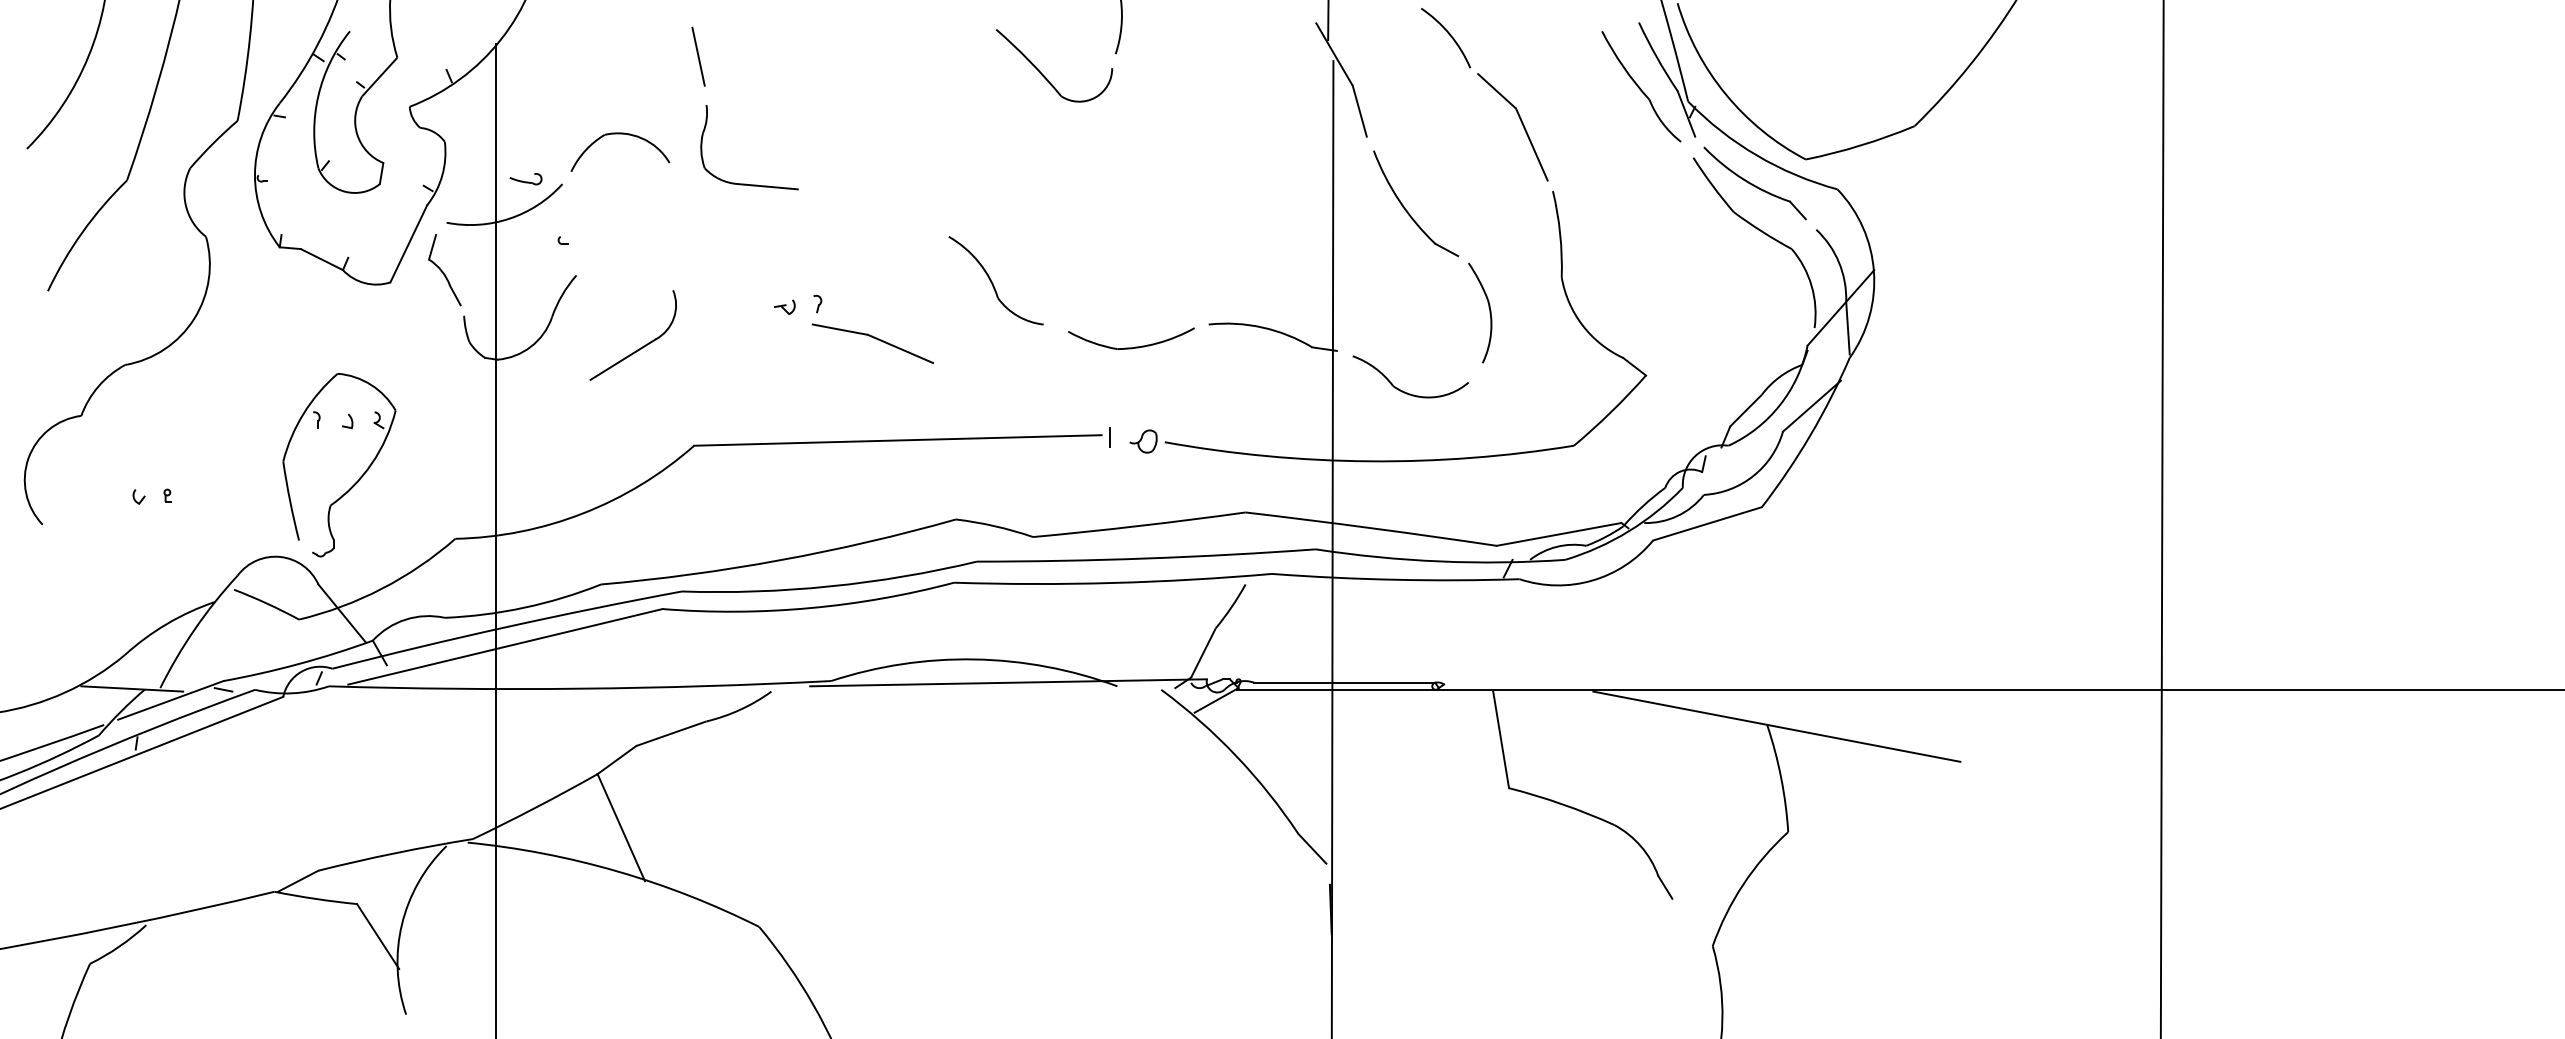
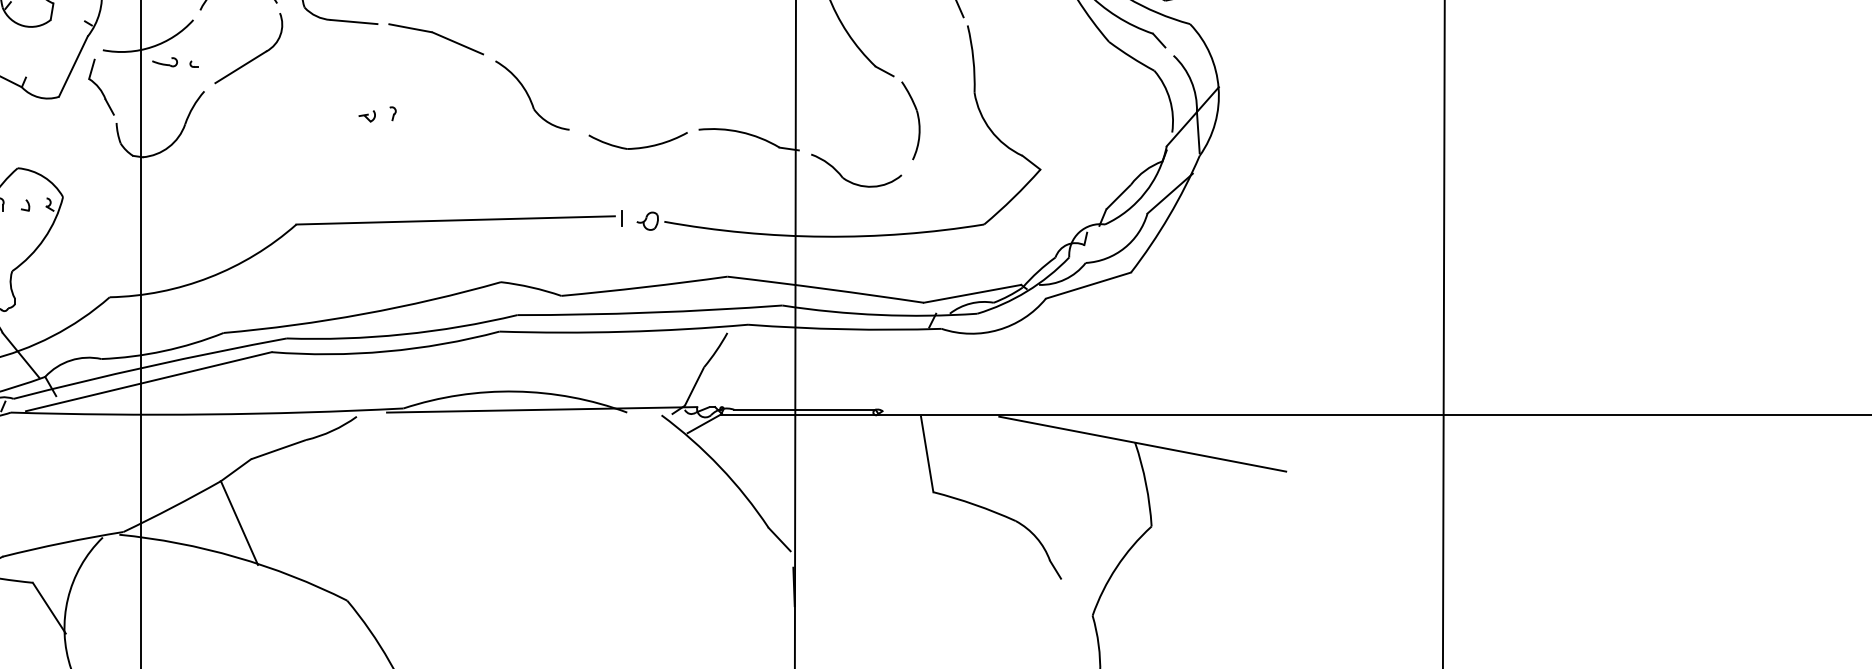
part: (525, 179) -> (164, 62), moved
part: (872, 343) -> (435, 39), moved
part: (640, 347) -> (254, 57), moved

